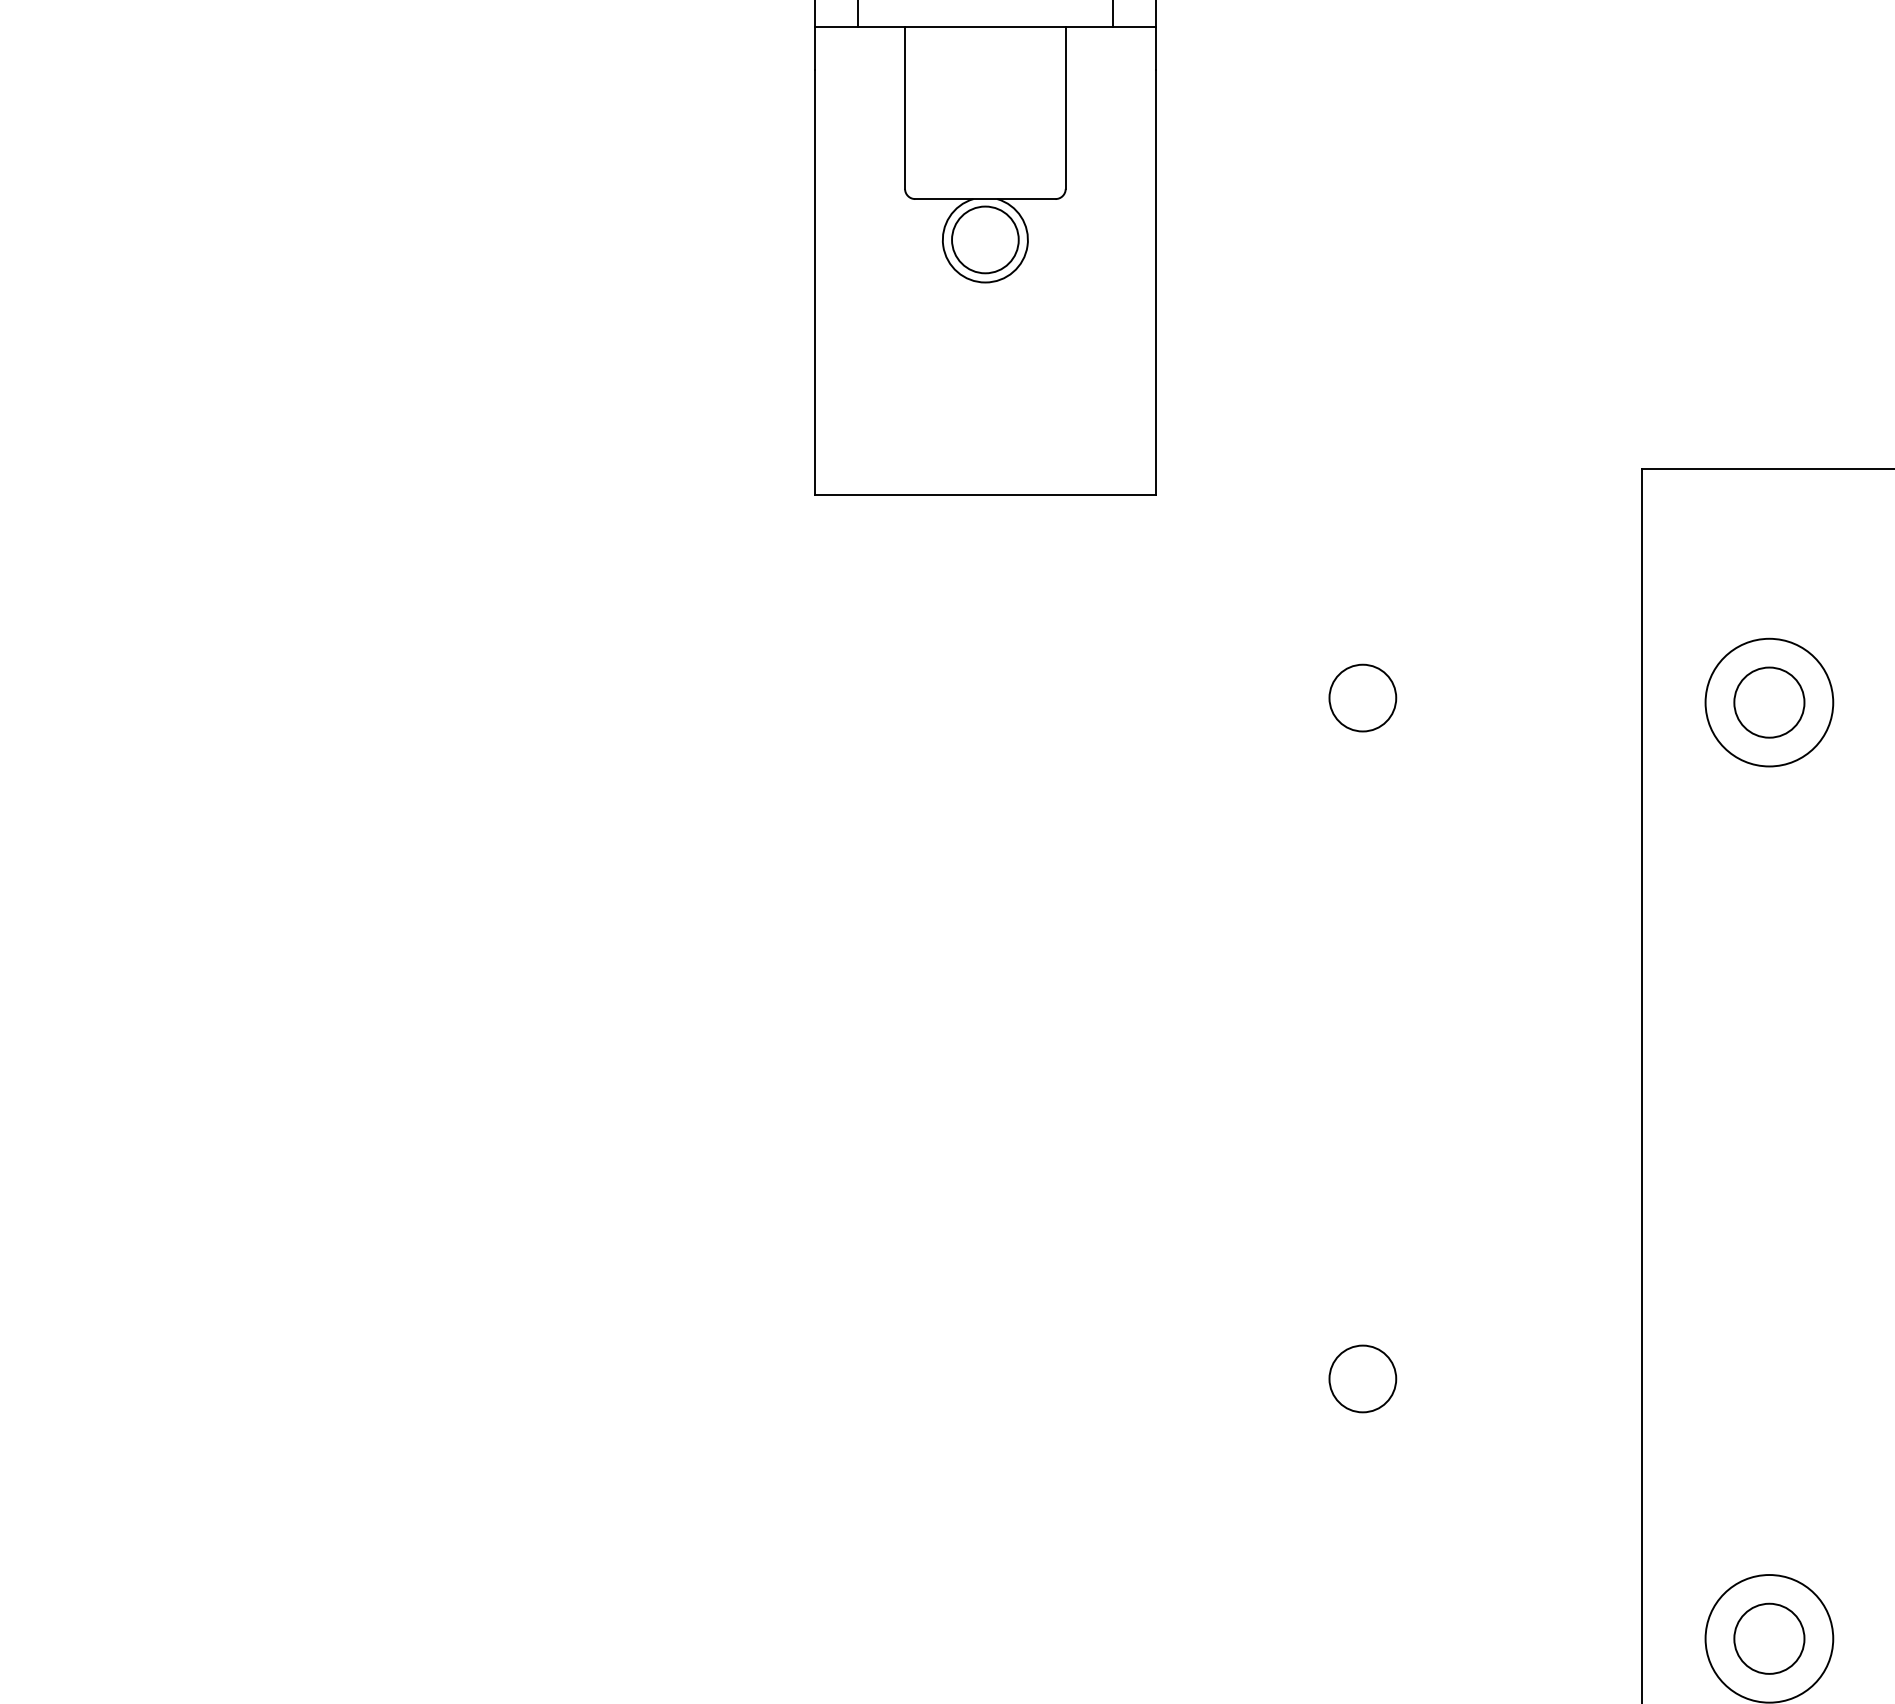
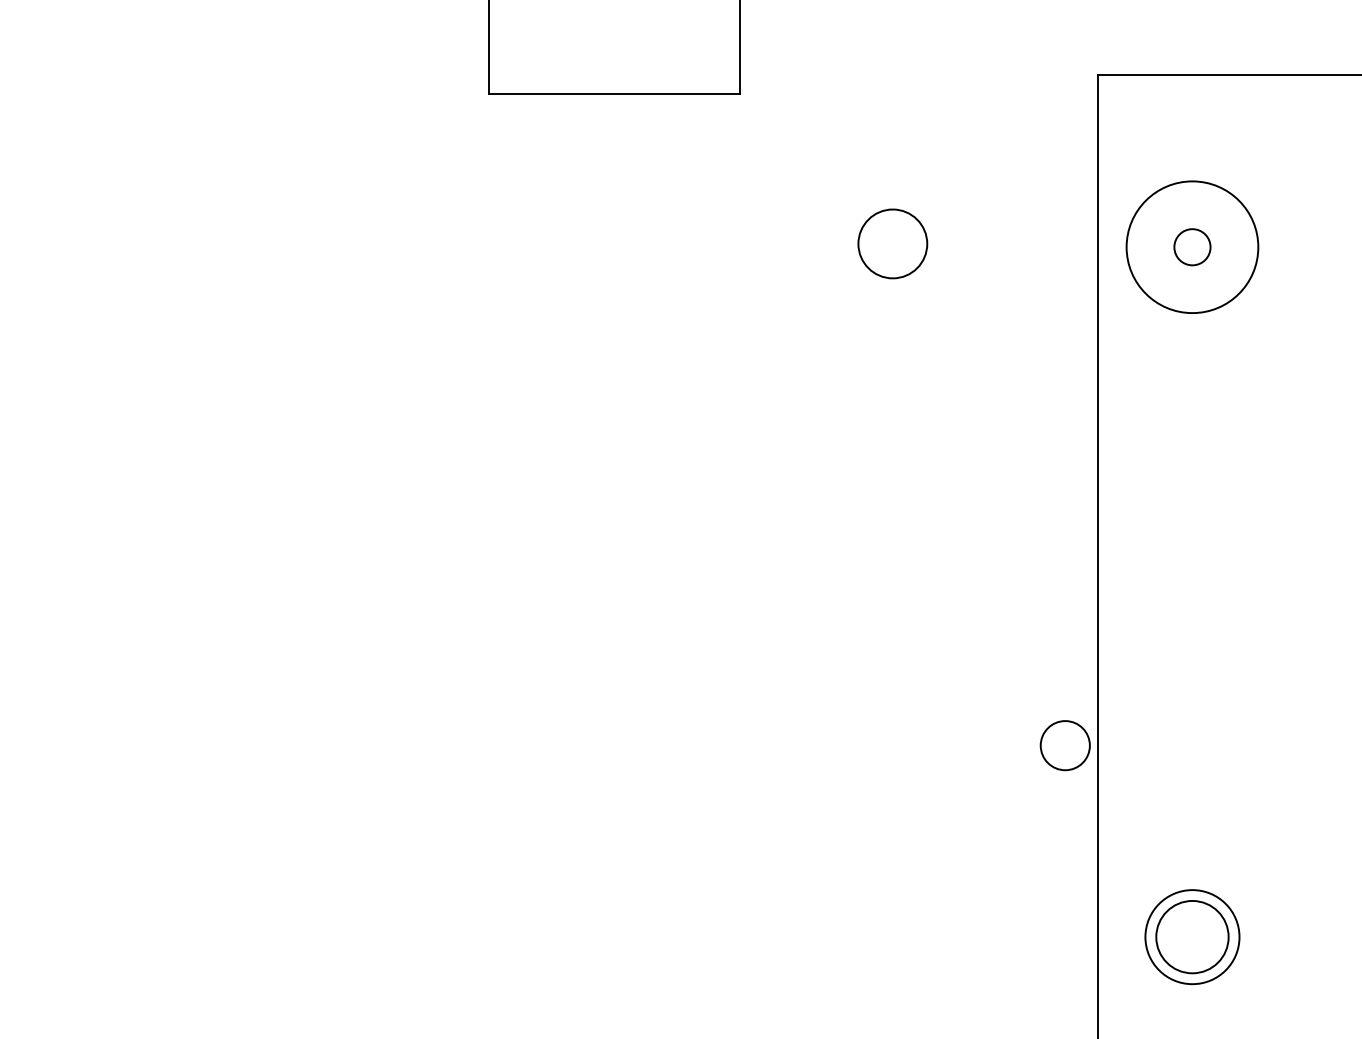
circle: (1362, 697) -> (892, 243), size x1.4
circle: (1769, 702) -> (1192, 247), size x0.7
circle: (1769, 702) -> (1192, 247), size x1.4
circle: (1362, 1378) -> (1065, 745), moved
circle: (1769, 1638) -> (1192, 936), size x1.4

